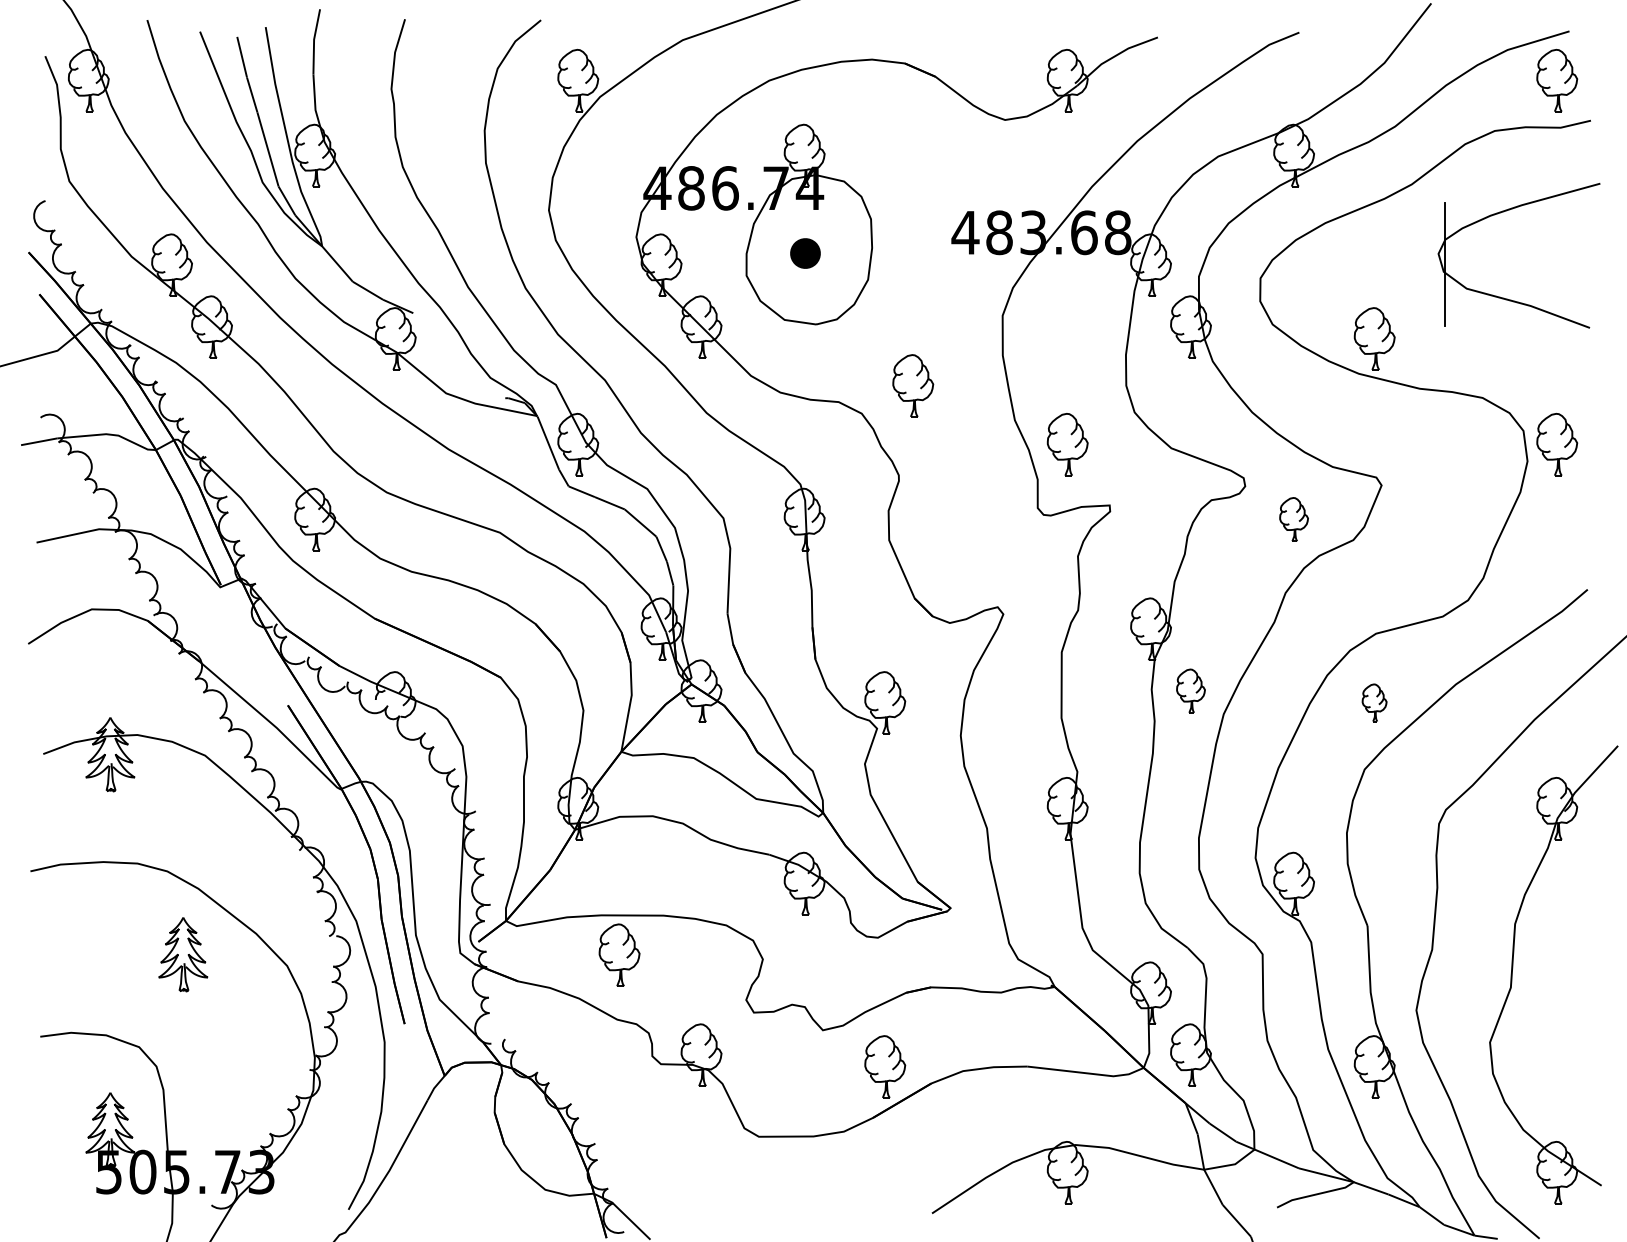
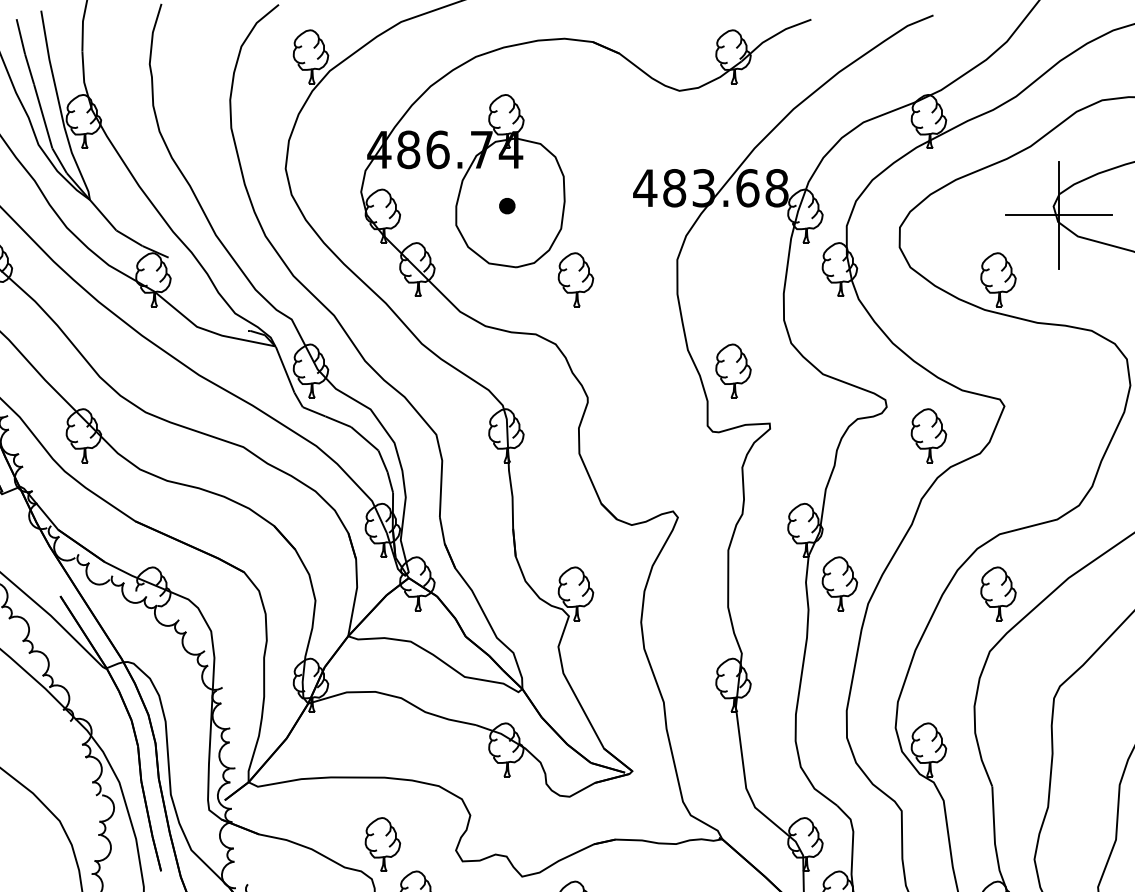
part: (805, 253) -> (507, 206), size x0.62
line: (1444, 264) -> (1058, 215), added
part: (913, 385) -> (576, 279), moved
part: (1293, 519) -> (928, 435), size x1.43
part: (1190, 690) -> (839, 583), size x1.43
part: (1374, 702) -> (998, 593), size x1.67
part: (619, 954) -> (382, 844), moved

